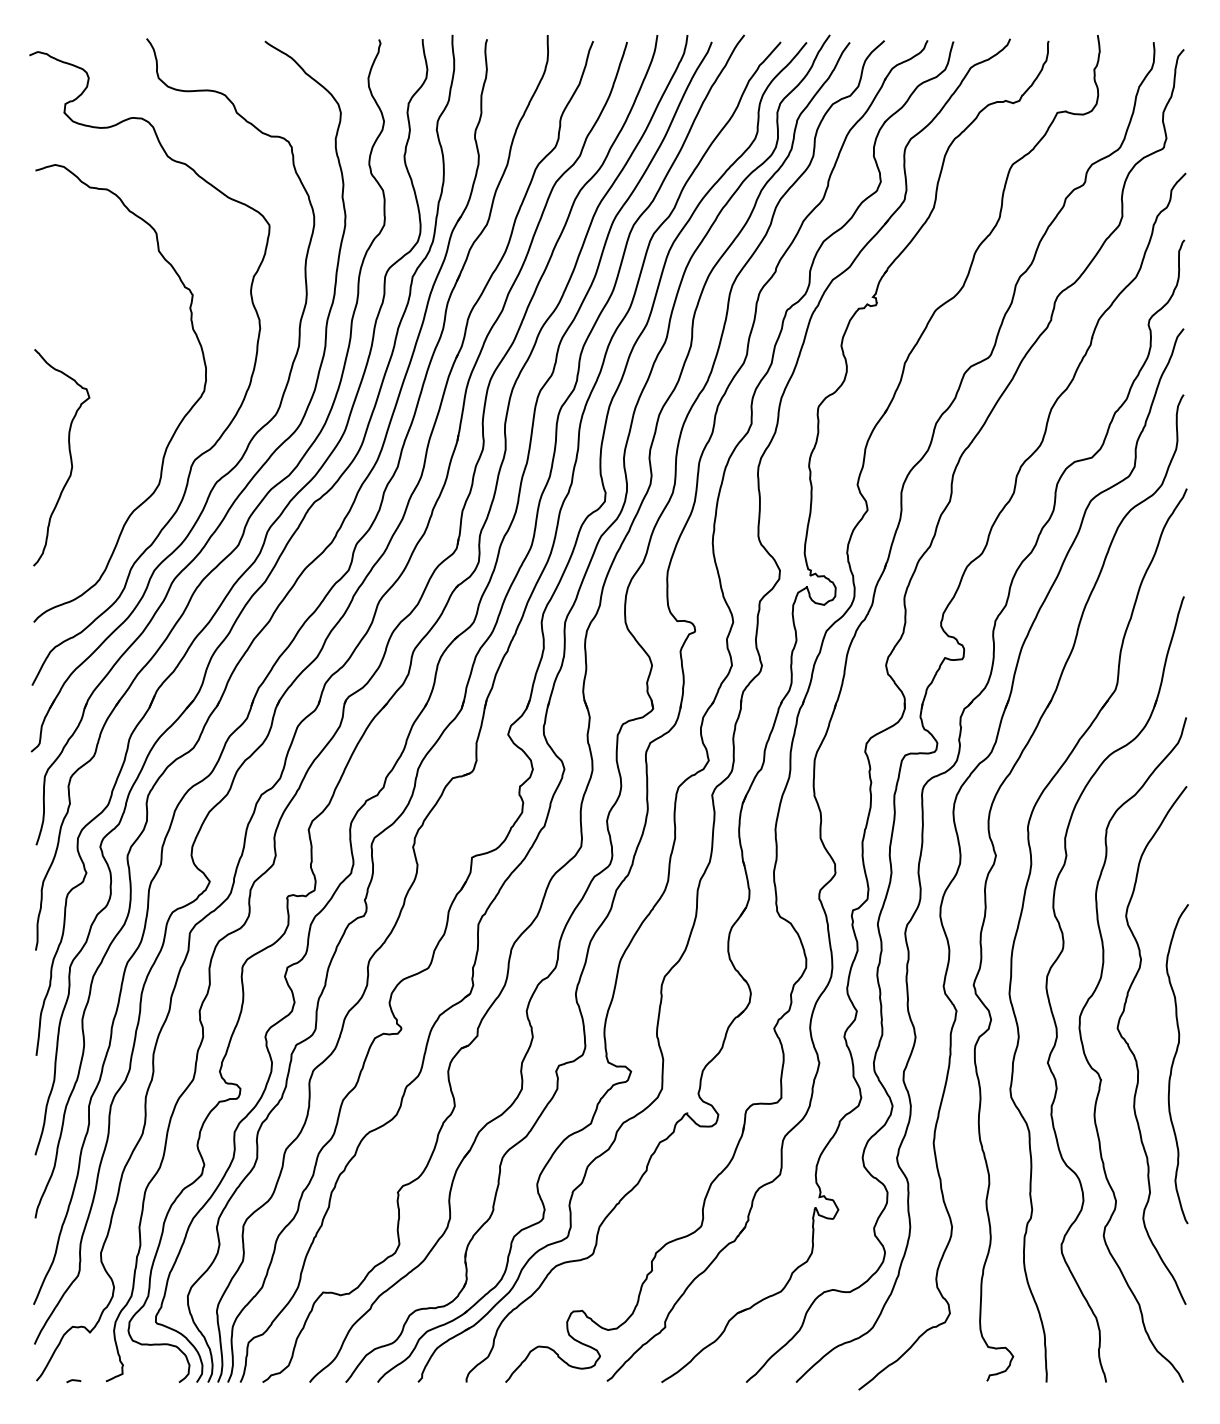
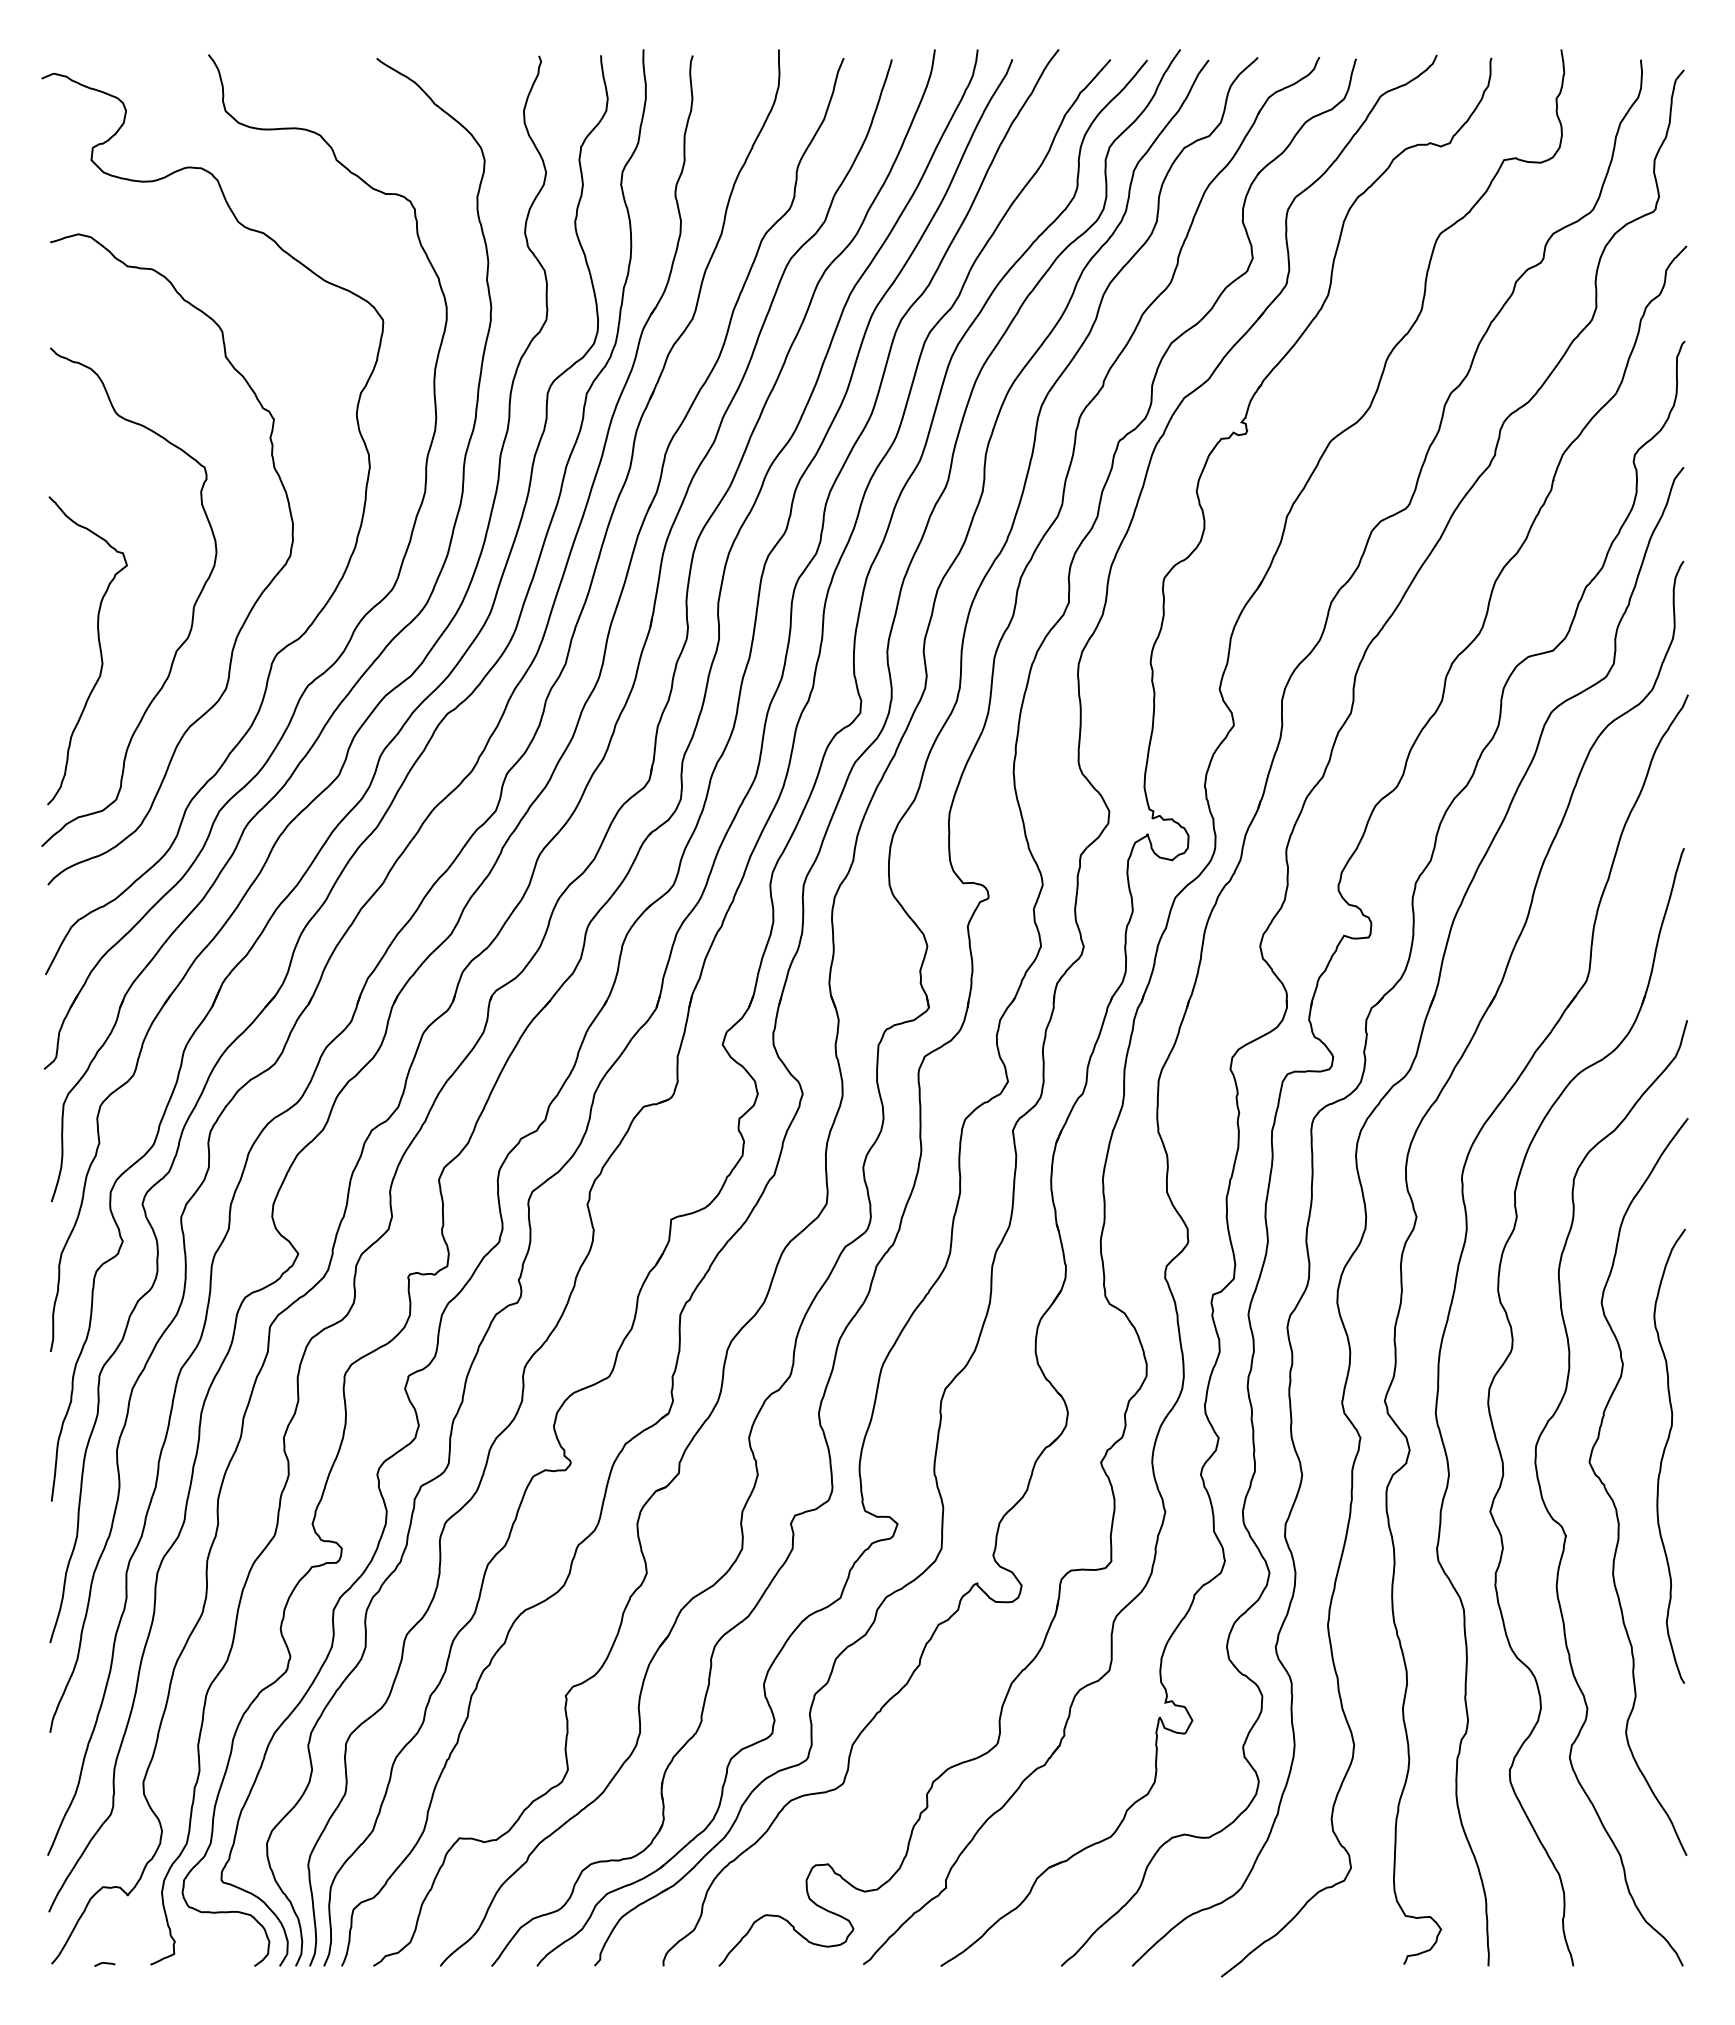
curve: (135, 427) -> (192, 608), added
curve: (1173, 1062) -> (1664, 1454), moved

